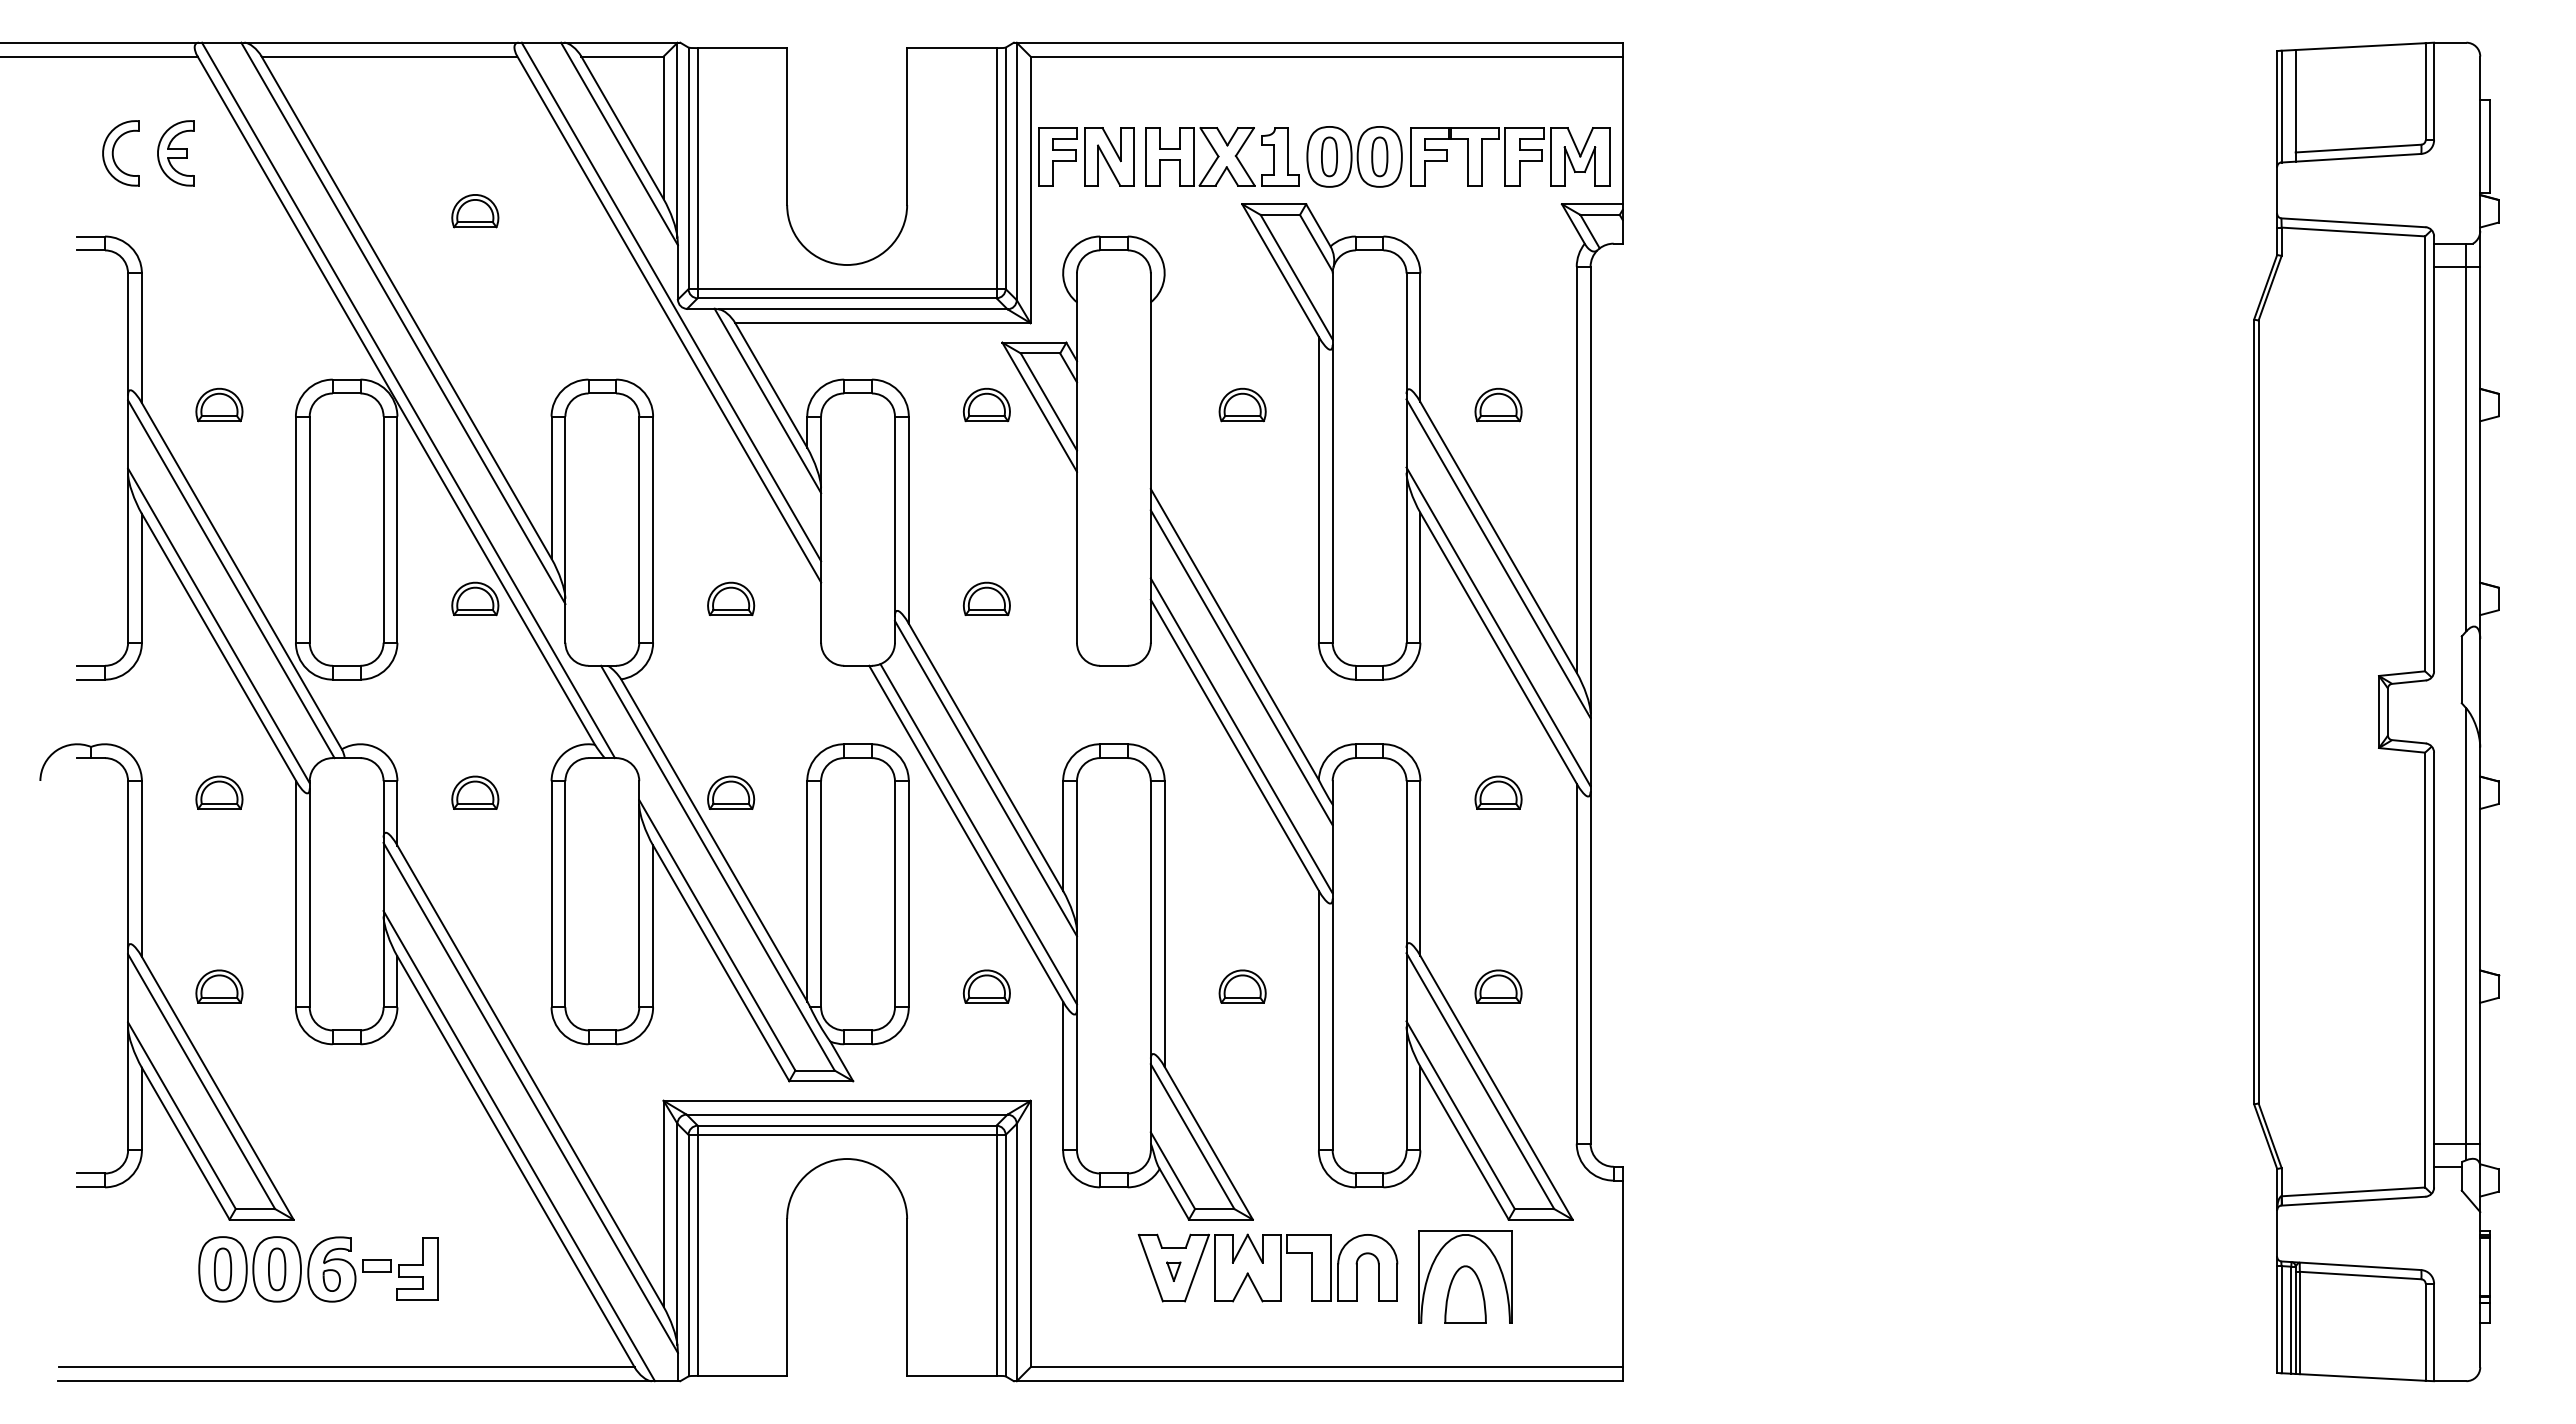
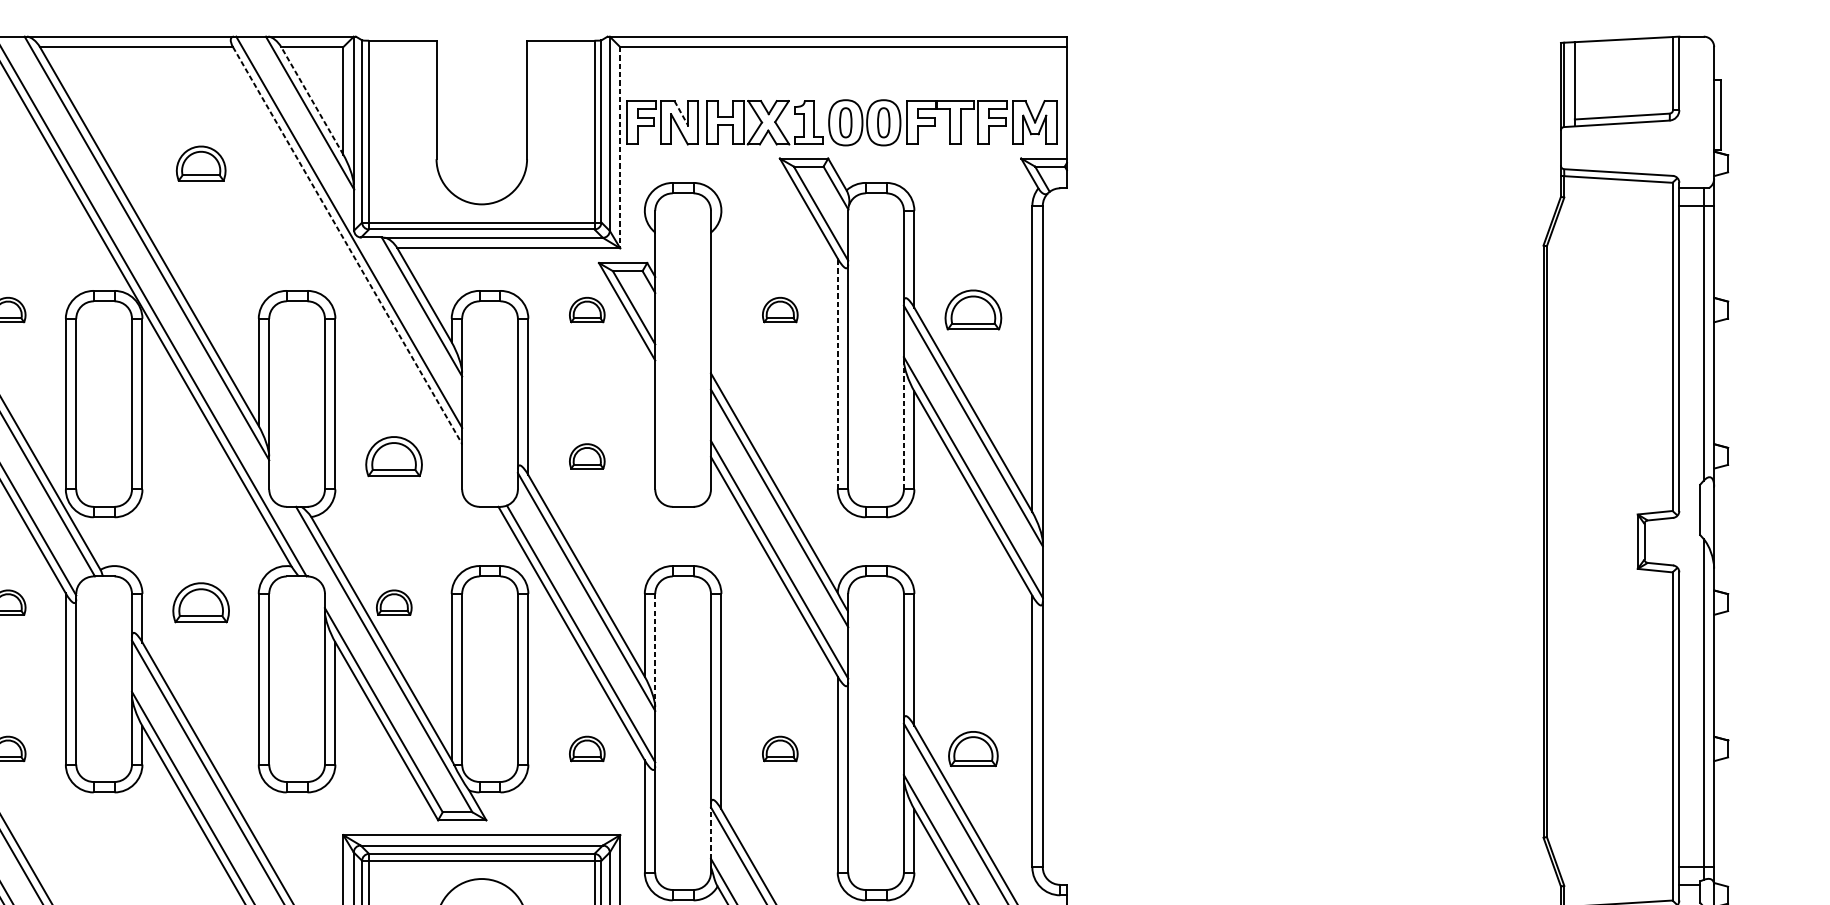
line: (622, 127) -> (312, 100), solid -> dashed
line: (1111, 144) -> (681, 113), solid -> dashed
line: (1030, 190) -> (620, 148), solid -> dashed
part: (475, 211) -> (201, 164), size x1.4
line: (669, 319) -> (347, 245), solid -> dashed
part: (1498, 404) -> (973, 309), size x1.6
line: (1318, 489) -> (837, 373), solid -> dashed
line: (1406, 557) -> (903, 425), solid -> dashed
part: (475, 598) -> (201, 456), removed
part: (731, 598) -> (394, 456), size x1.6
part: (475, 792) -> (201, 602), size x1.6
part: (1498, 792) -> (973, 602), removed
line: (1077, 856) -> (655, 650), solid -> dashed
part: (1498, 986) -> (973, 748), size x1.4
line: (1150, 1097) -> (710, 832), solid -> dashed

